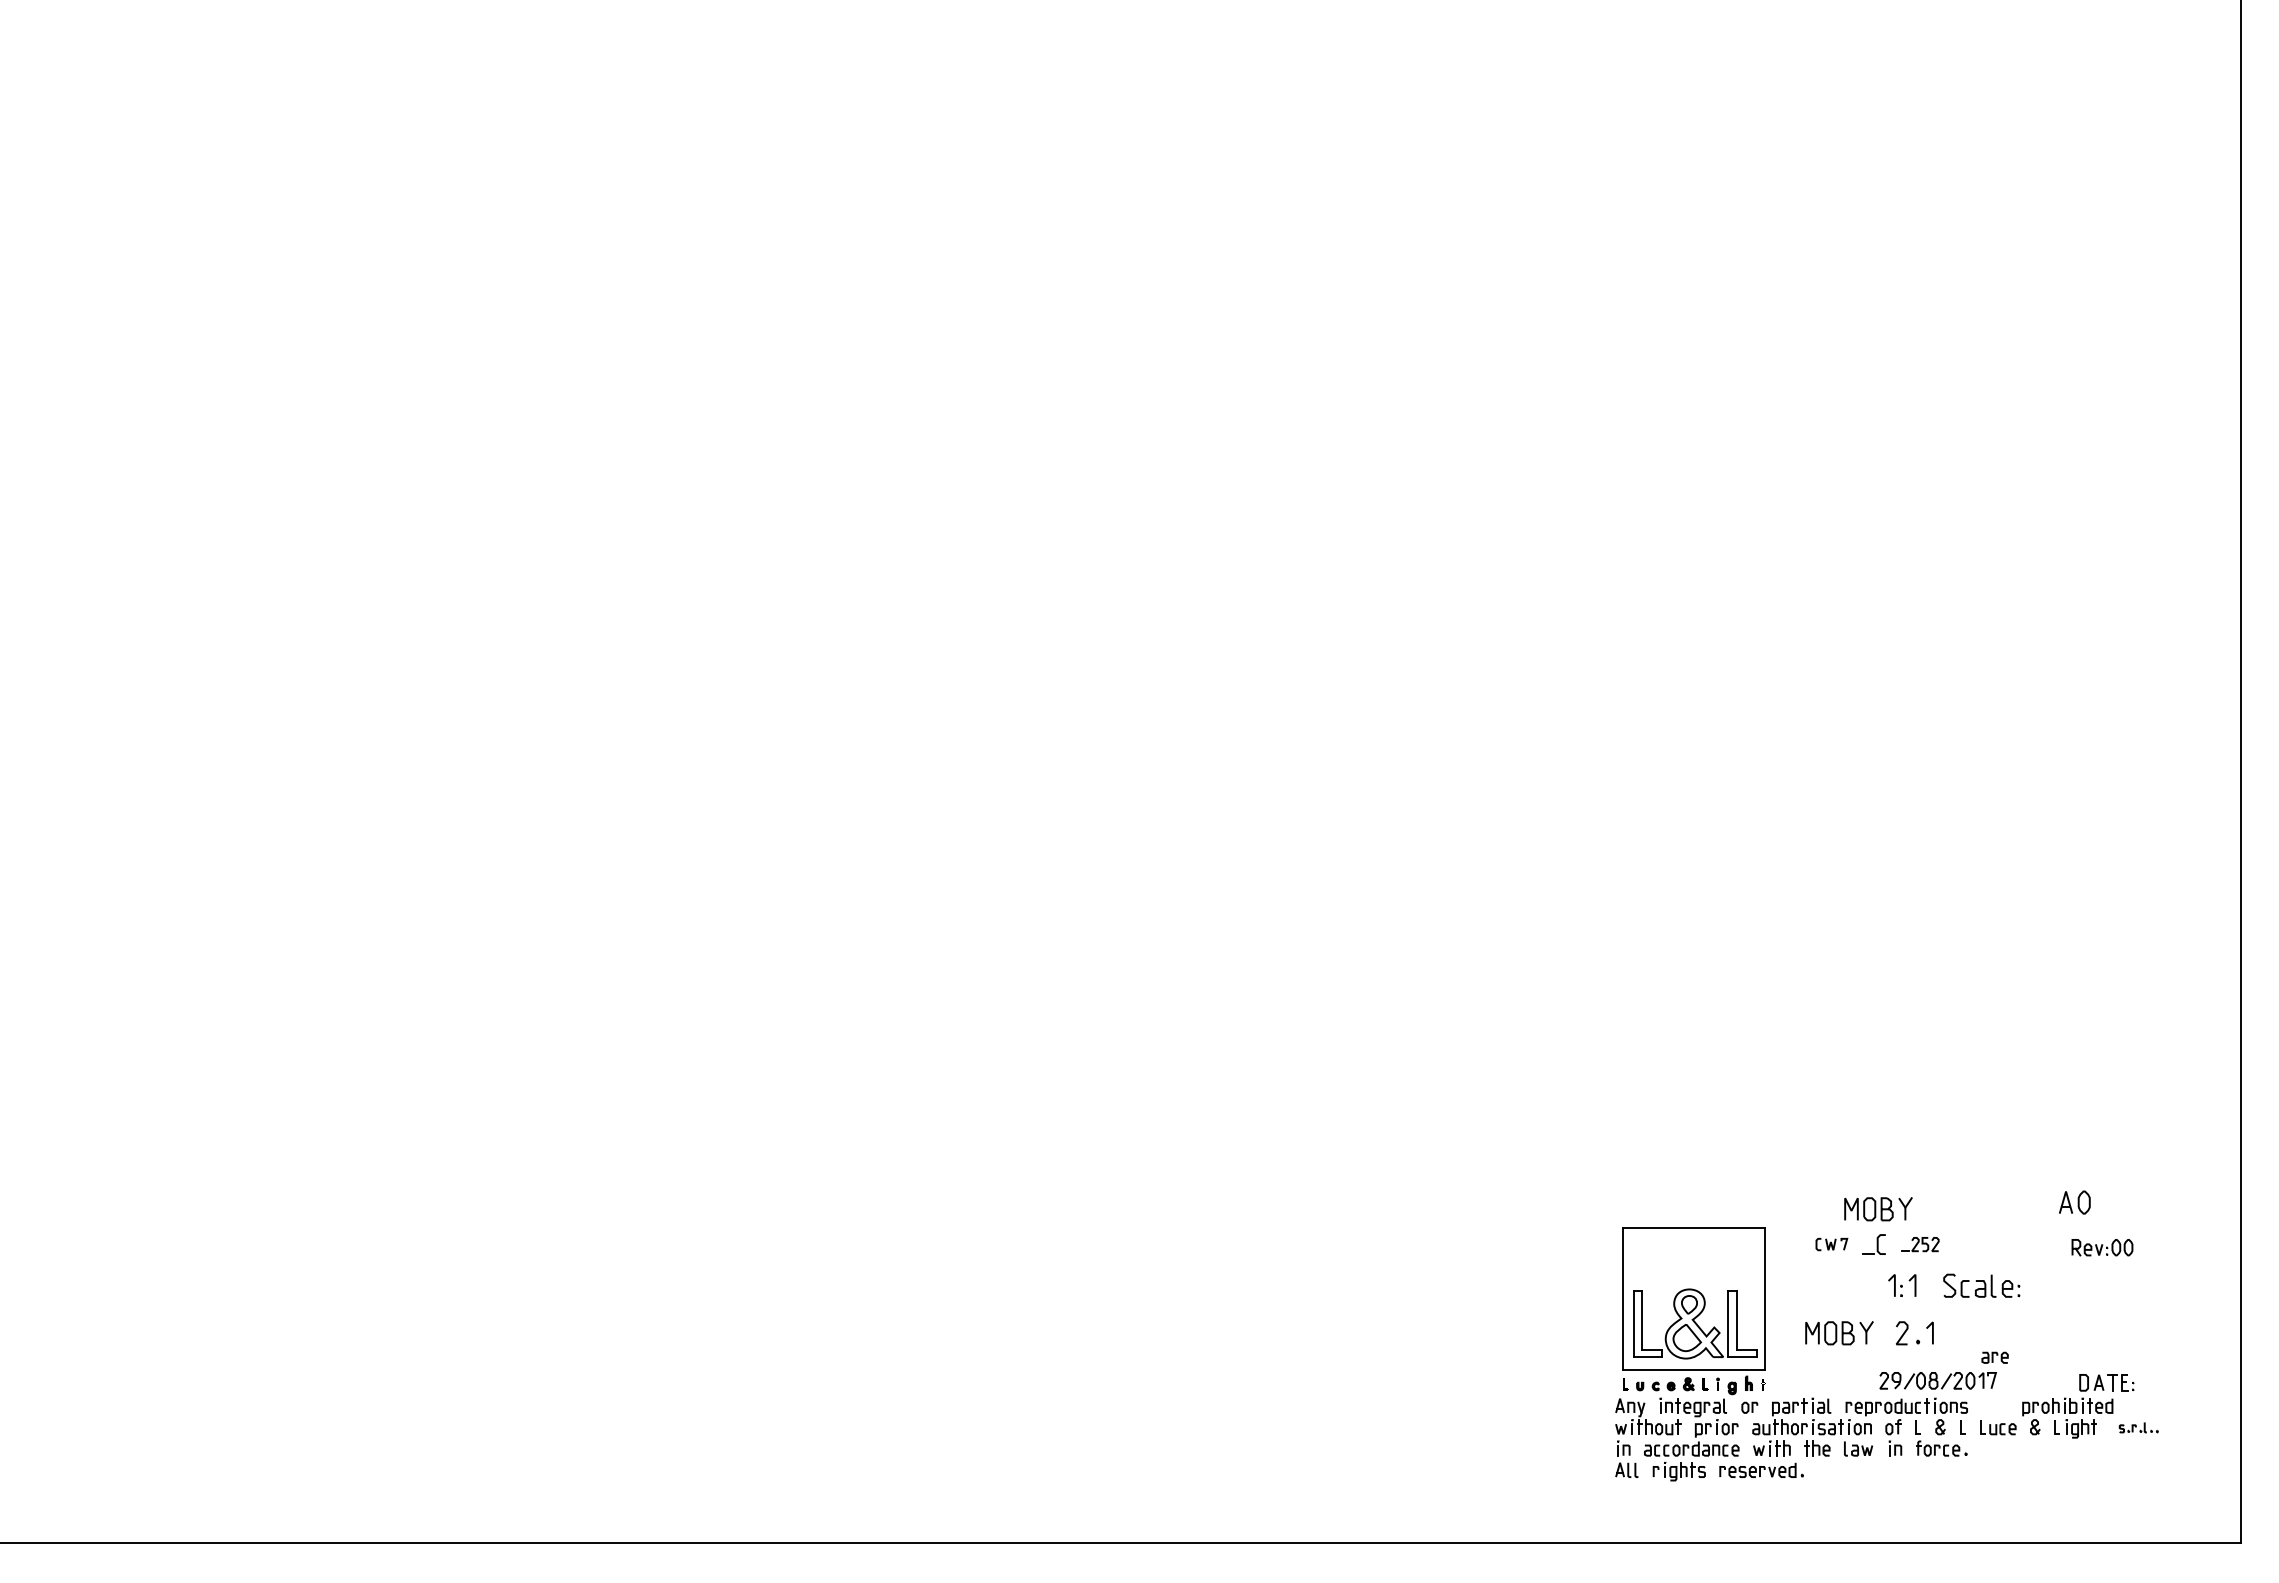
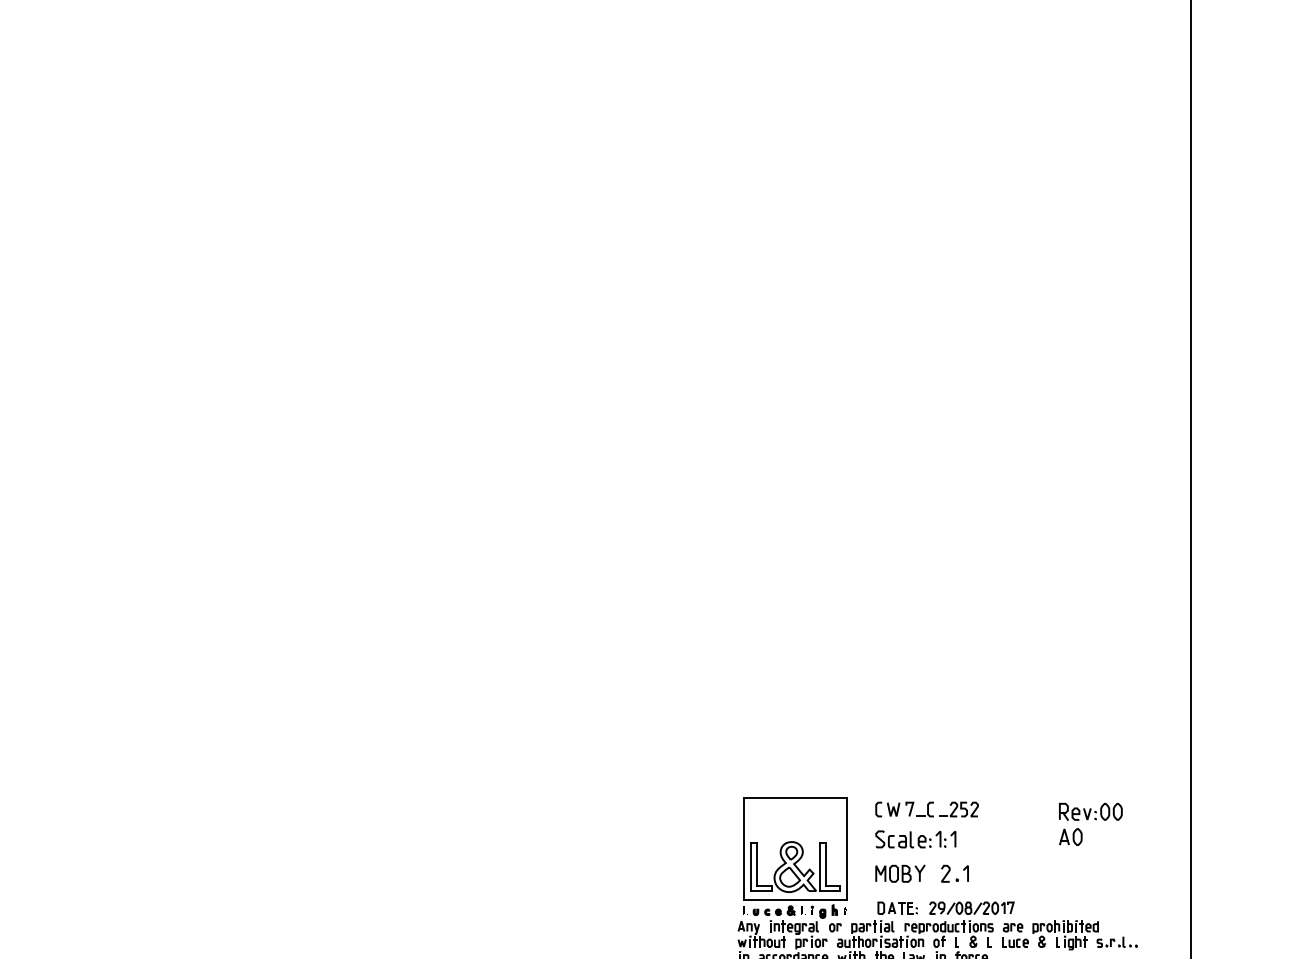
part: (2074, 1202) -> (1070, 837), moved
part: (1878, 1209) -> (928, 784), removed
part: (1831, 1244) -> (894, 809), size x1.67
part: (1920, 1244) -> (959, 809), size x1.43
part: (2102, 1247) -> (1090, 811), size x1.43
part: (1981, 1285) -> (903, 839), moved
part: (1994, 1357) -> (1012, 927), moved
part: (2106, 1382) -> (897, 908), moved
part: (2138, 1427) -> (1116, 942), size x1.43

